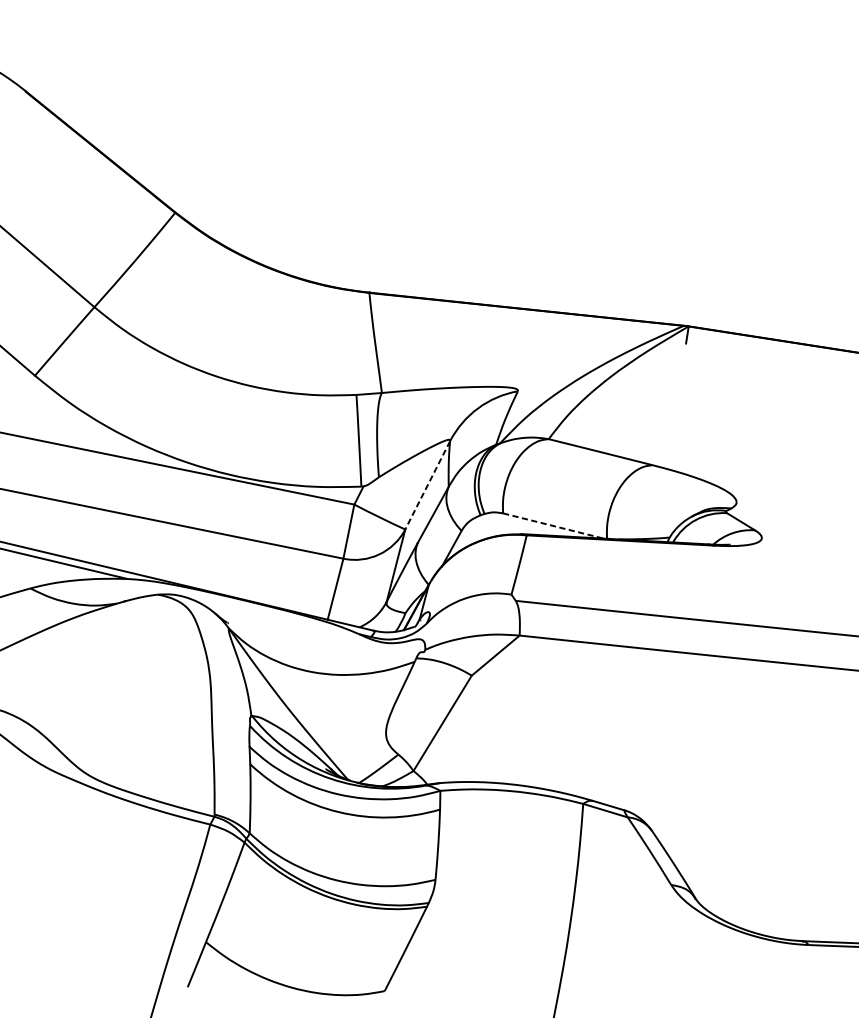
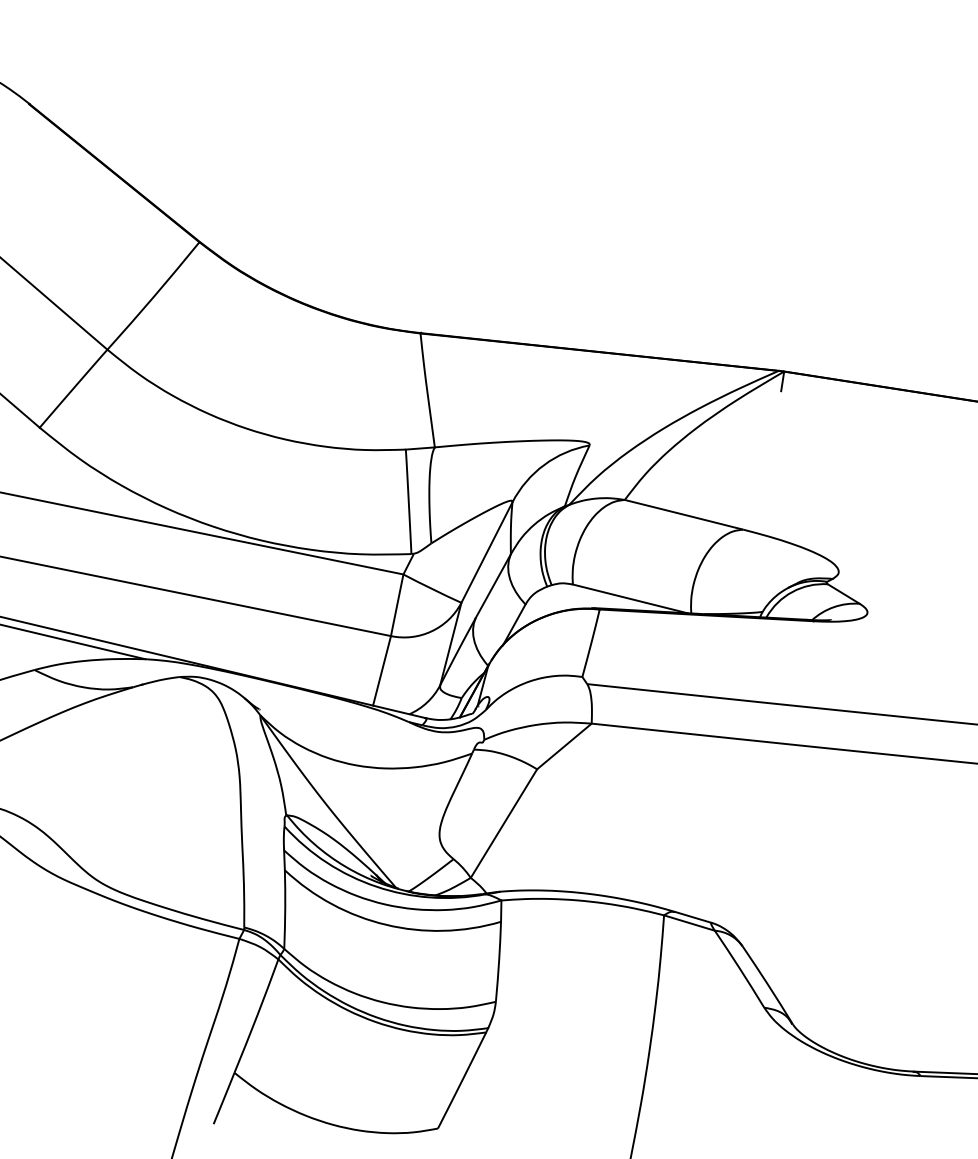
line: (427, 486) -> (486, 553), dashed -> solid
line: (553, 526) -> (630, 599), dashed -> solid

